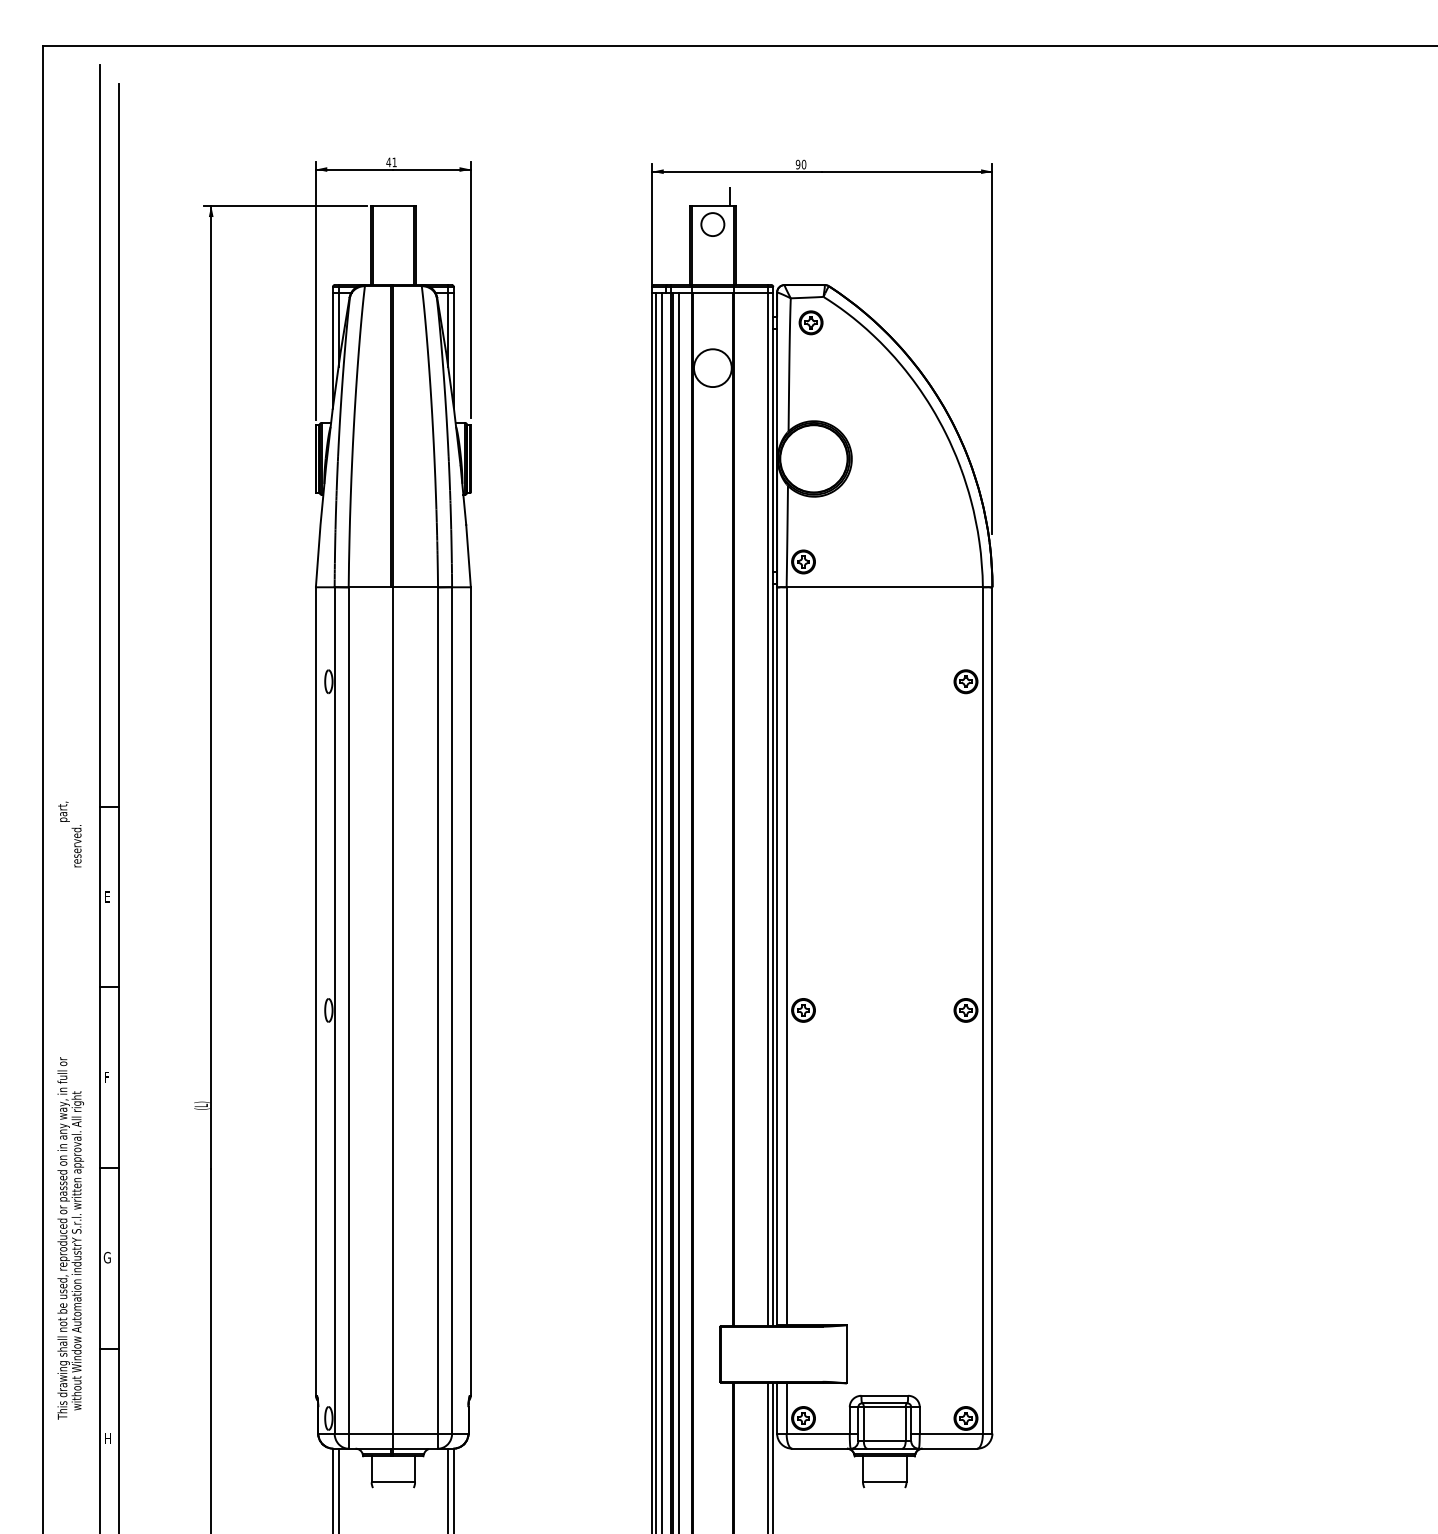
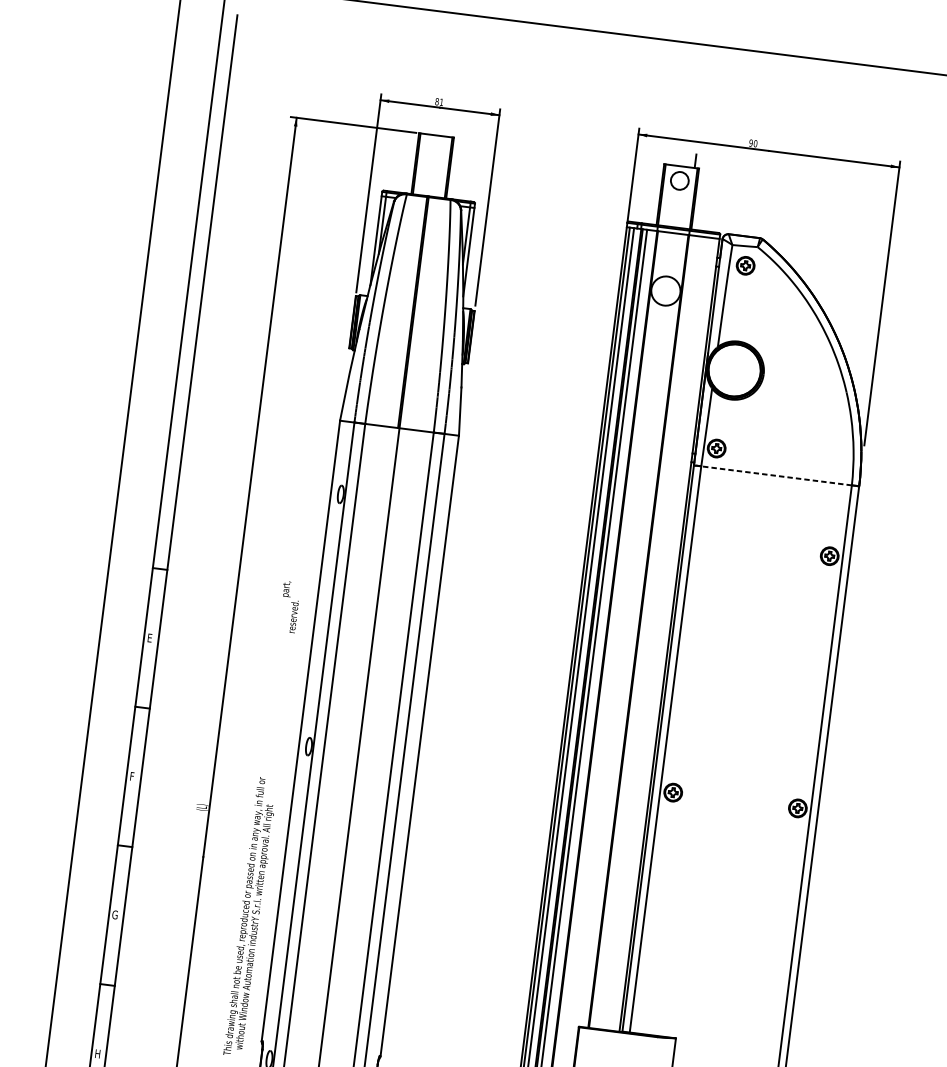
text: (388, 162) -> (436, 101), 41 -> 81
line: (884, 587) -> (776, 476), solid -> dashed
line: (767, 805) -> (665, 631), removed
text: (70, 1110) -> (262, 818), moved

